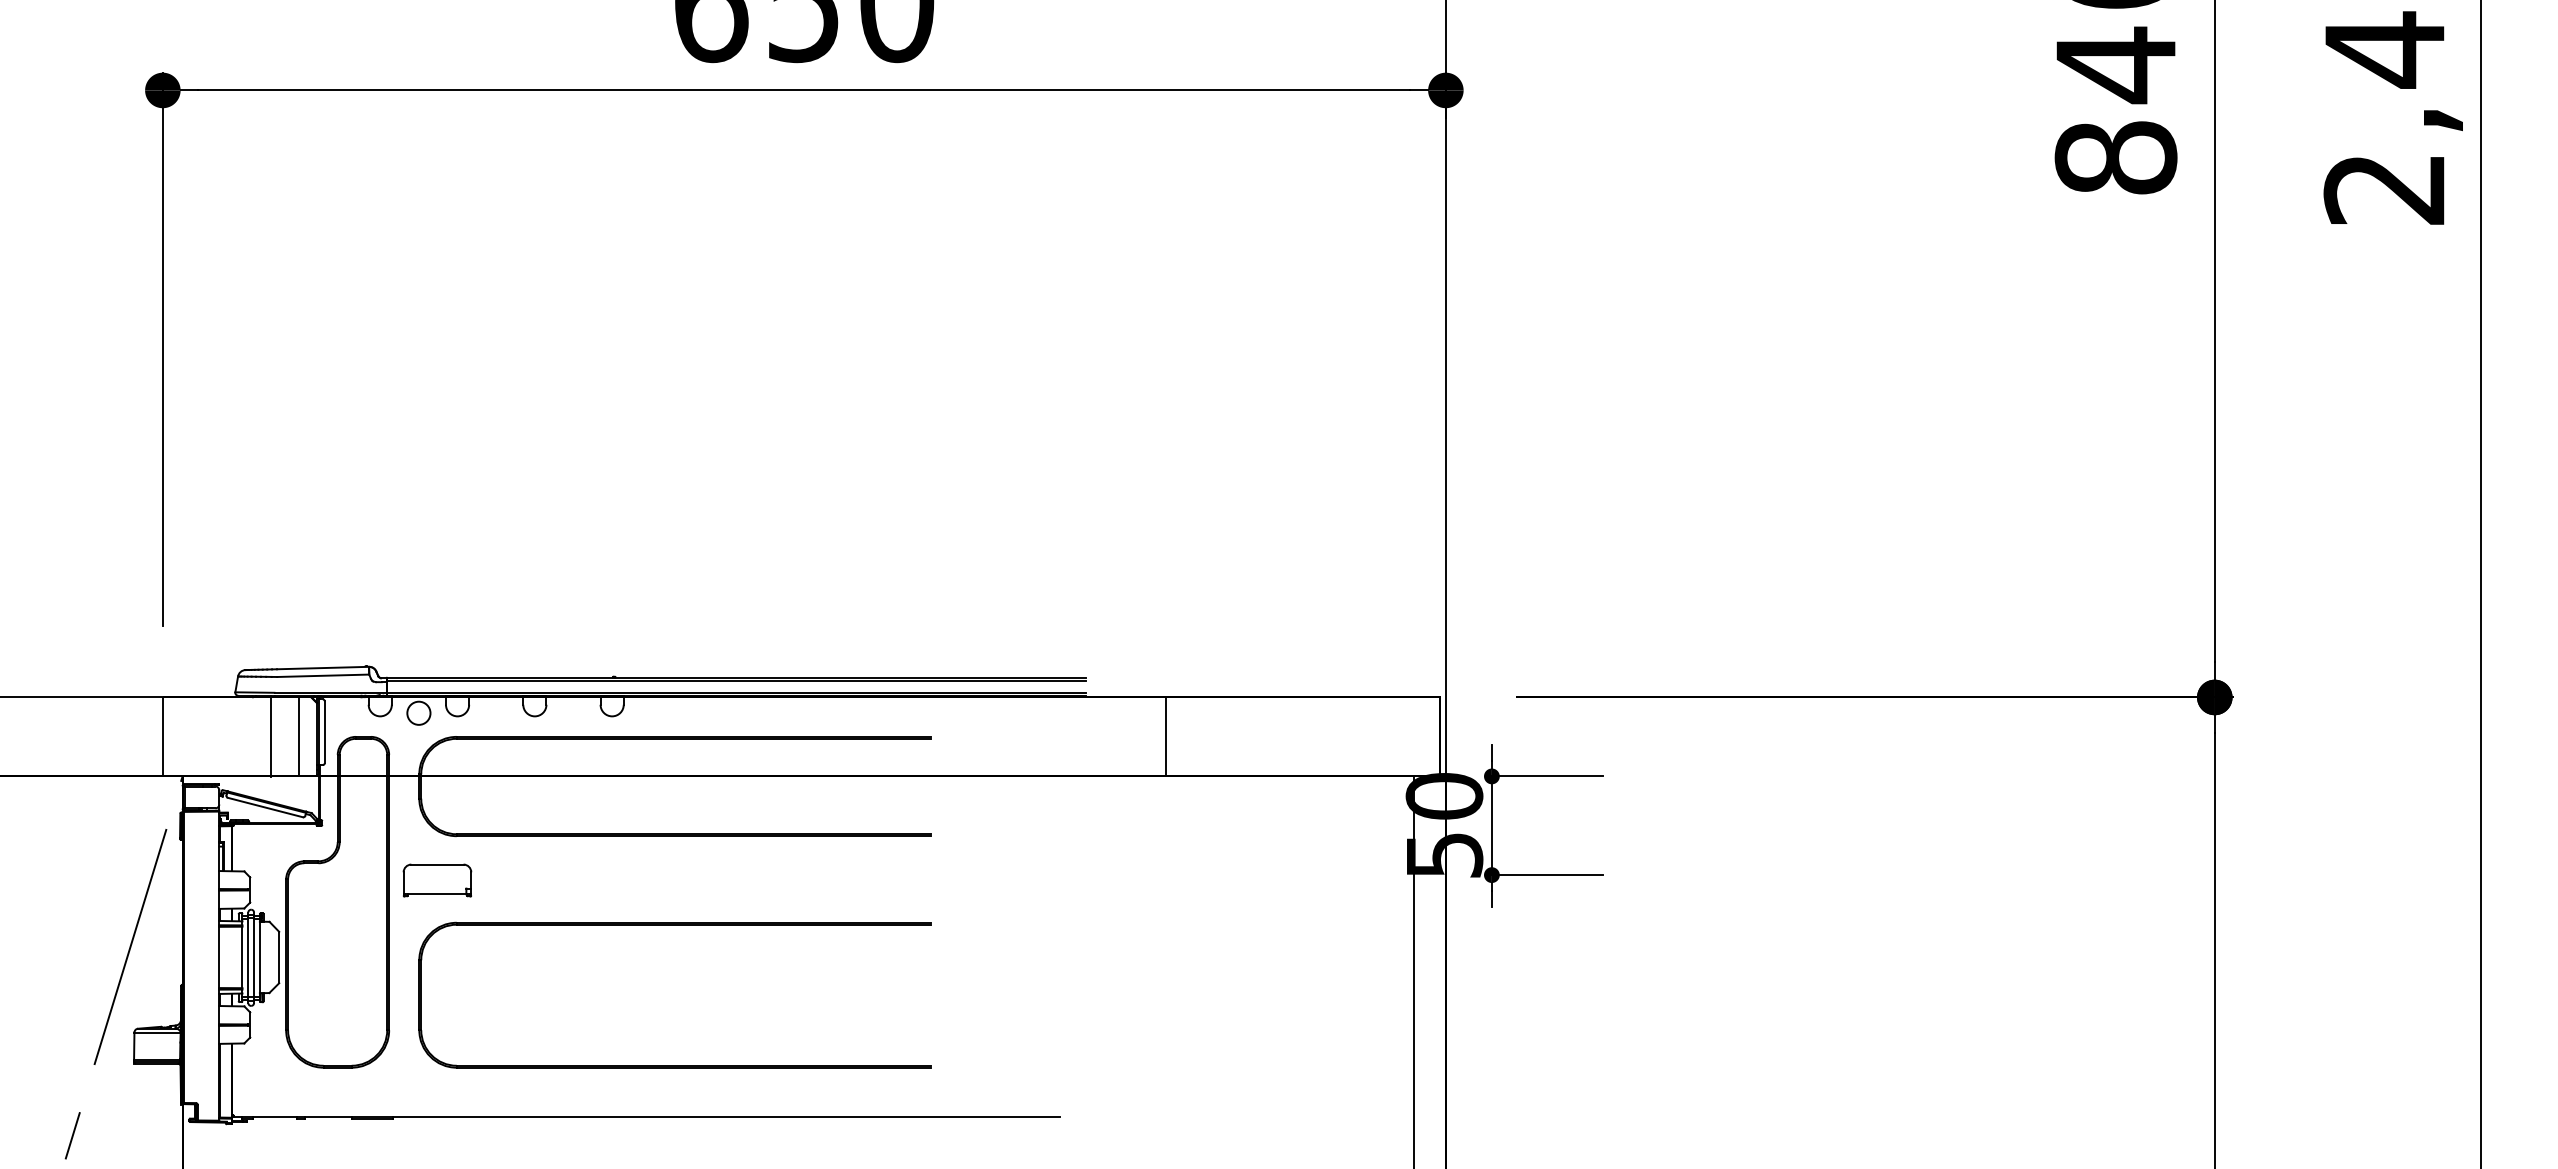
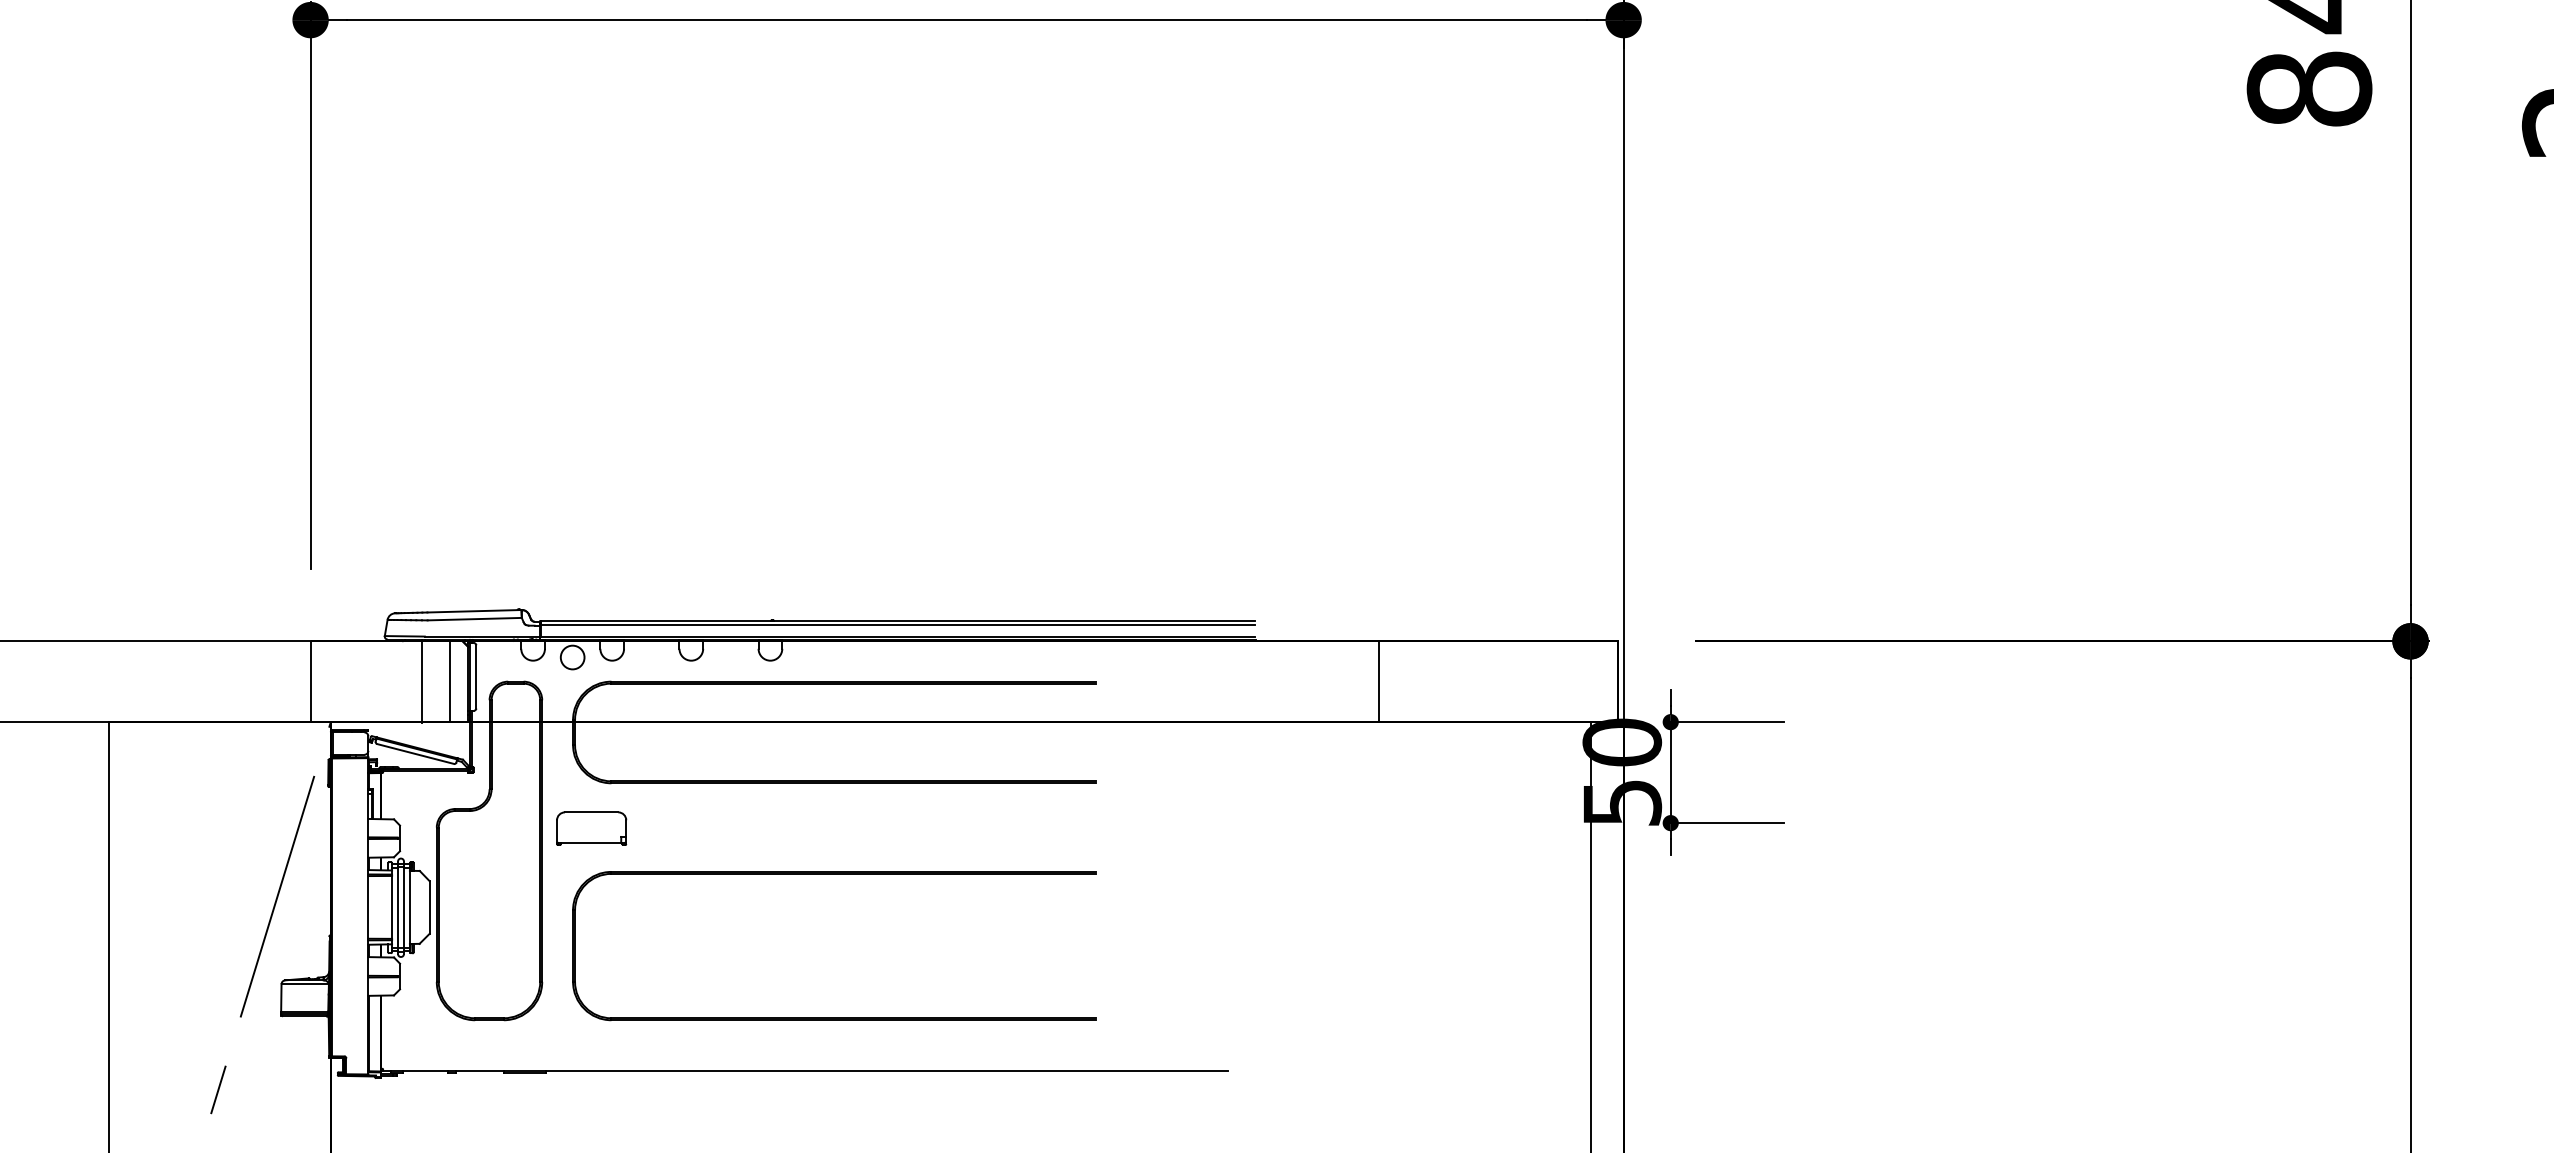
line: (1166, 736) -> (1379, 681), moved

